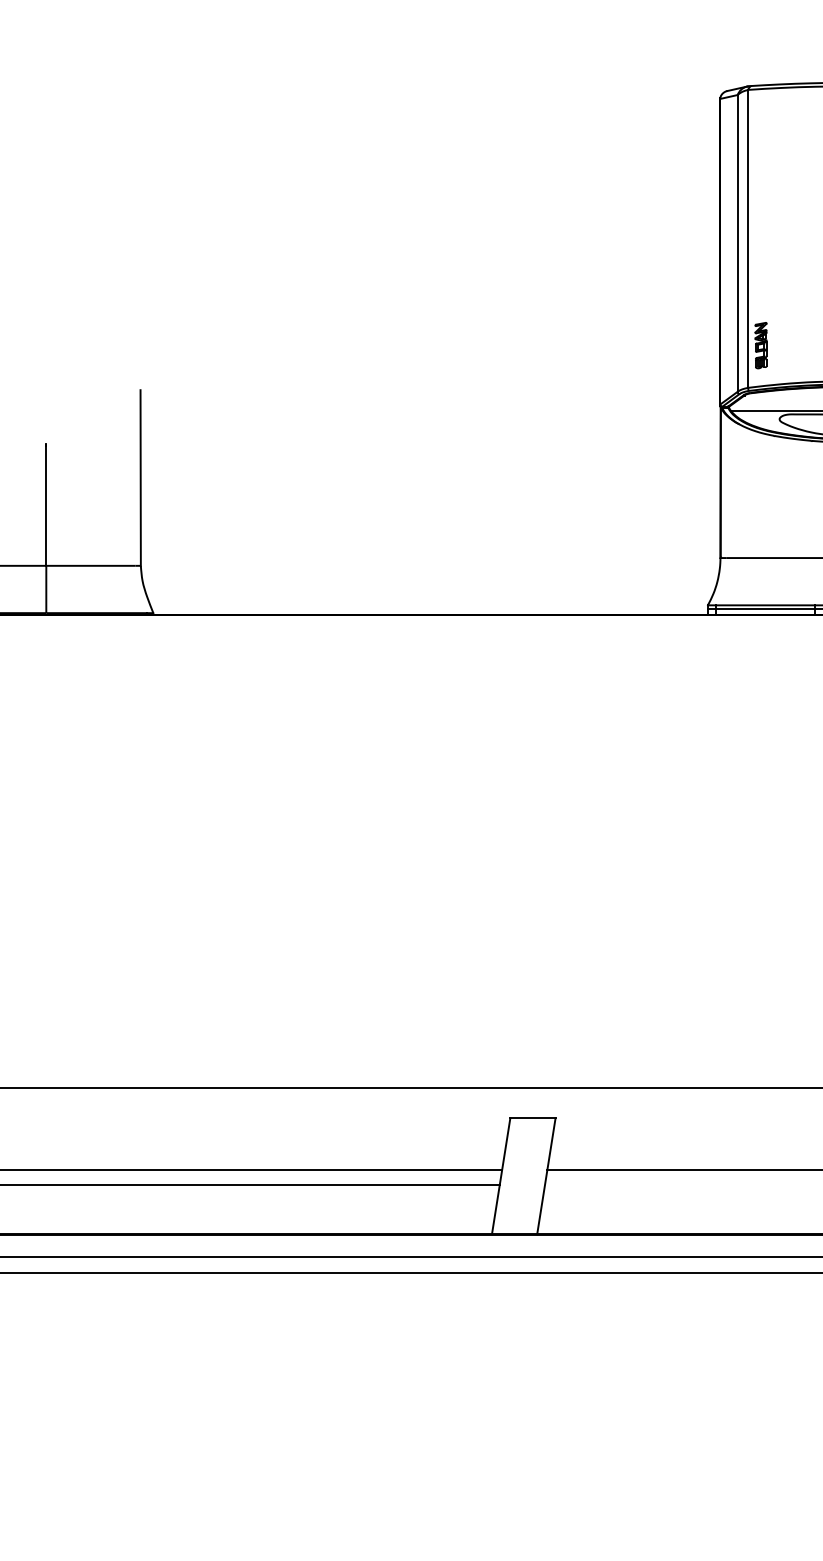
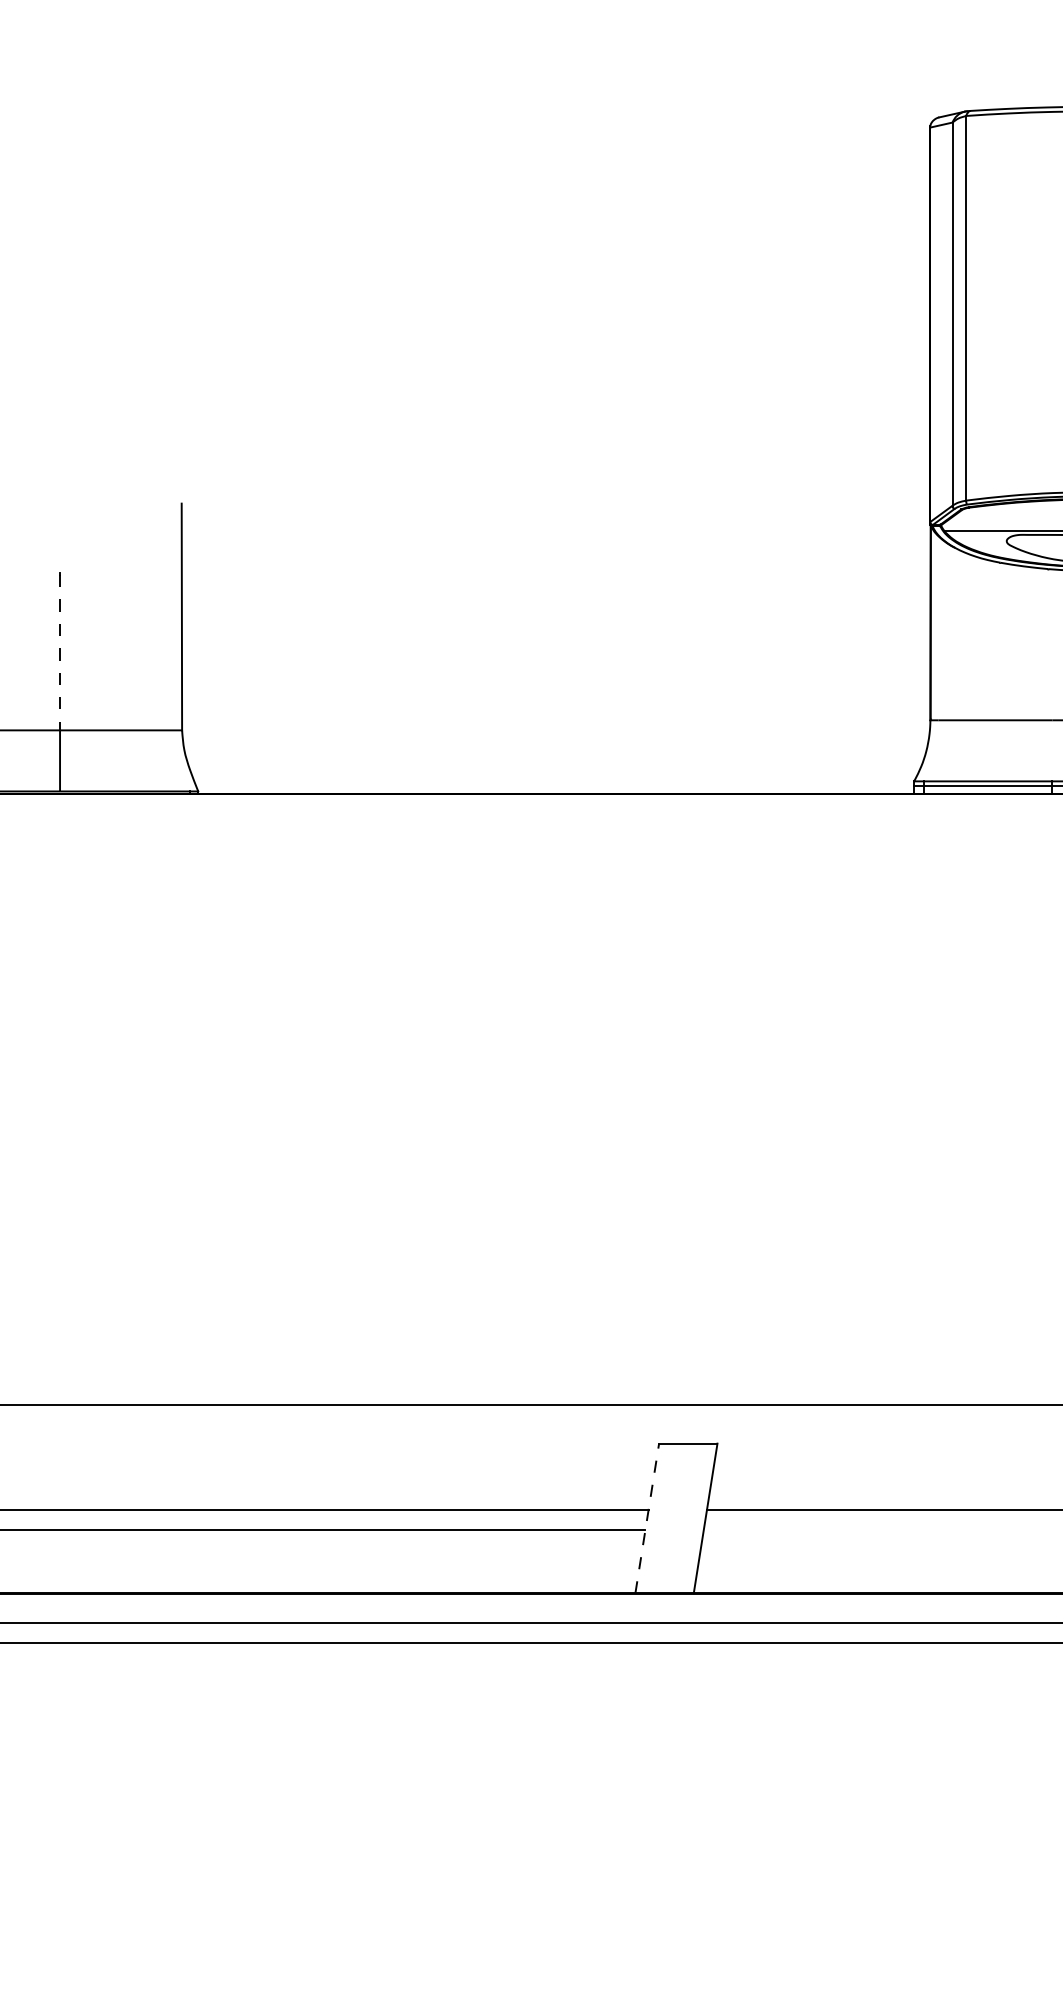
part: (760, 345) -> (982, 445), removed
line: (46, 505) -> (60, 652), solid -> dashed
line: (501, 1176) -> (647, 1518), solid -> dashed

